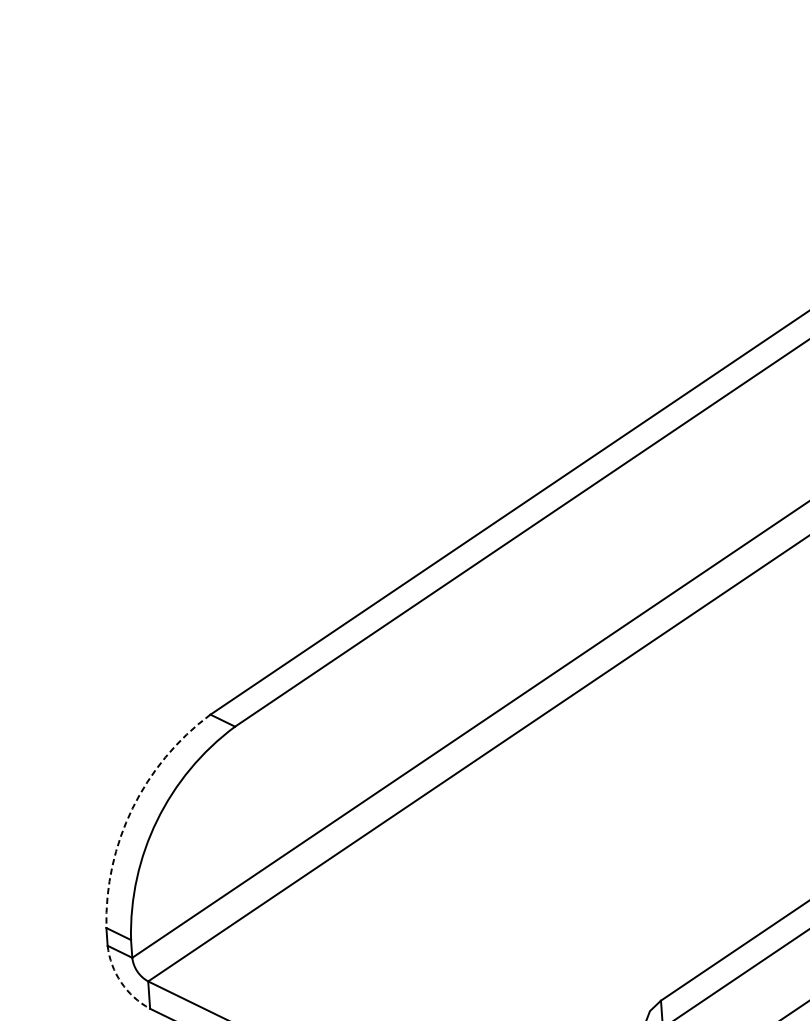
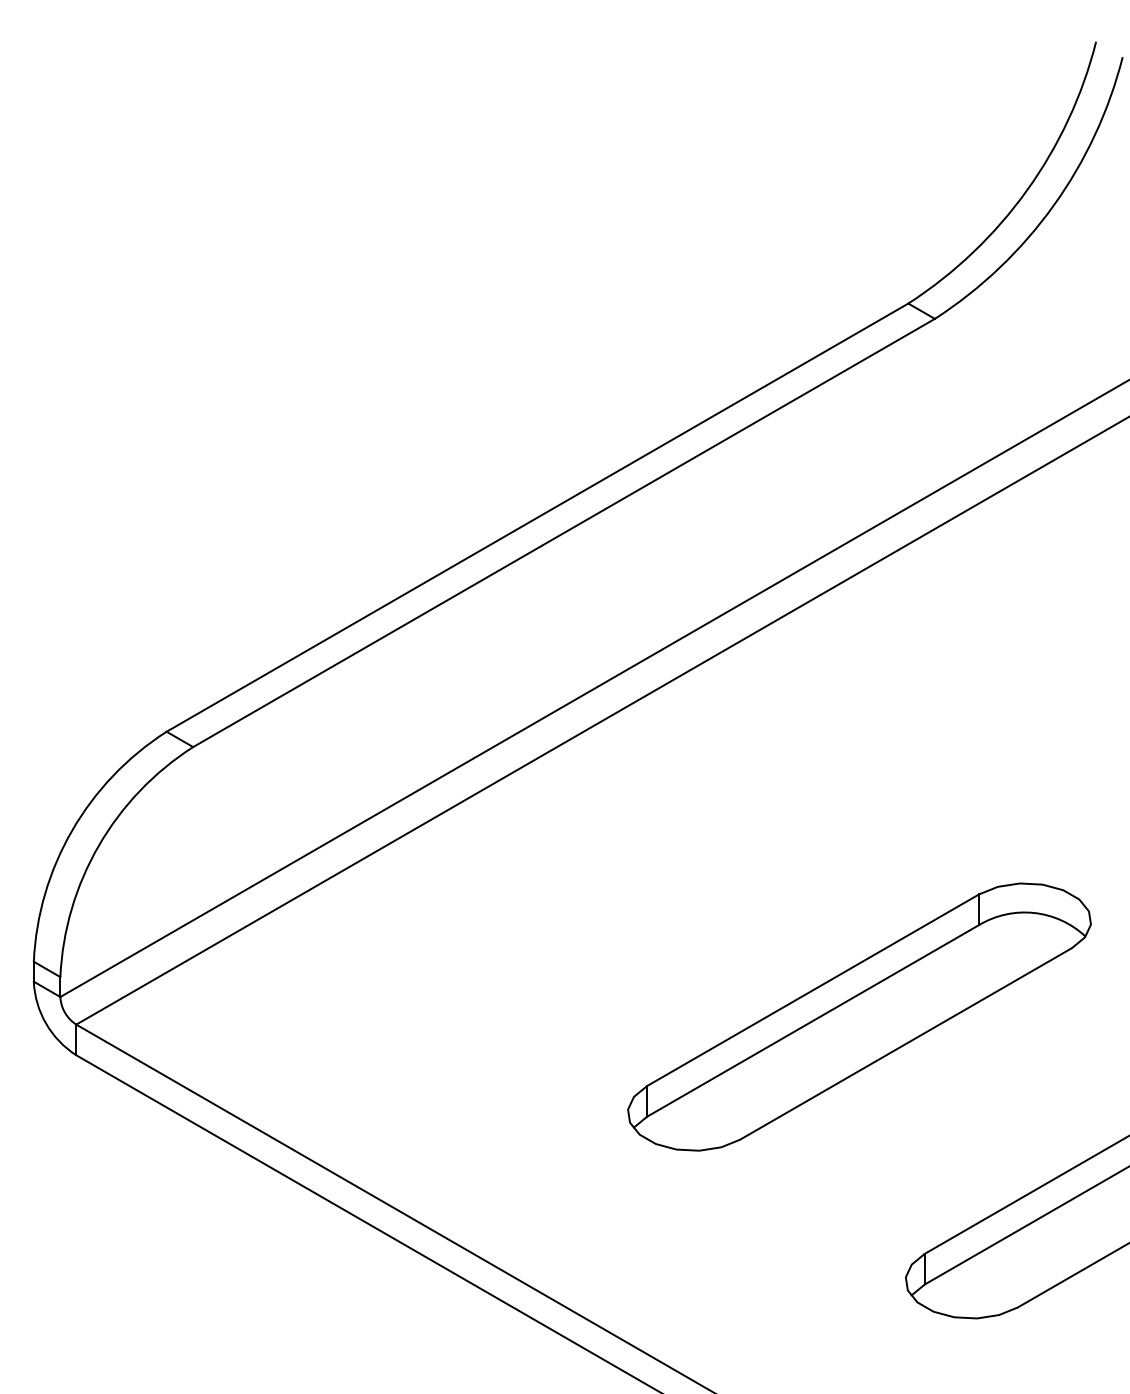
arc: (132, 808) -> (72, 830), dashed -> solid
arc: (121, 982) -> (46, 1023), dashed -> solid

